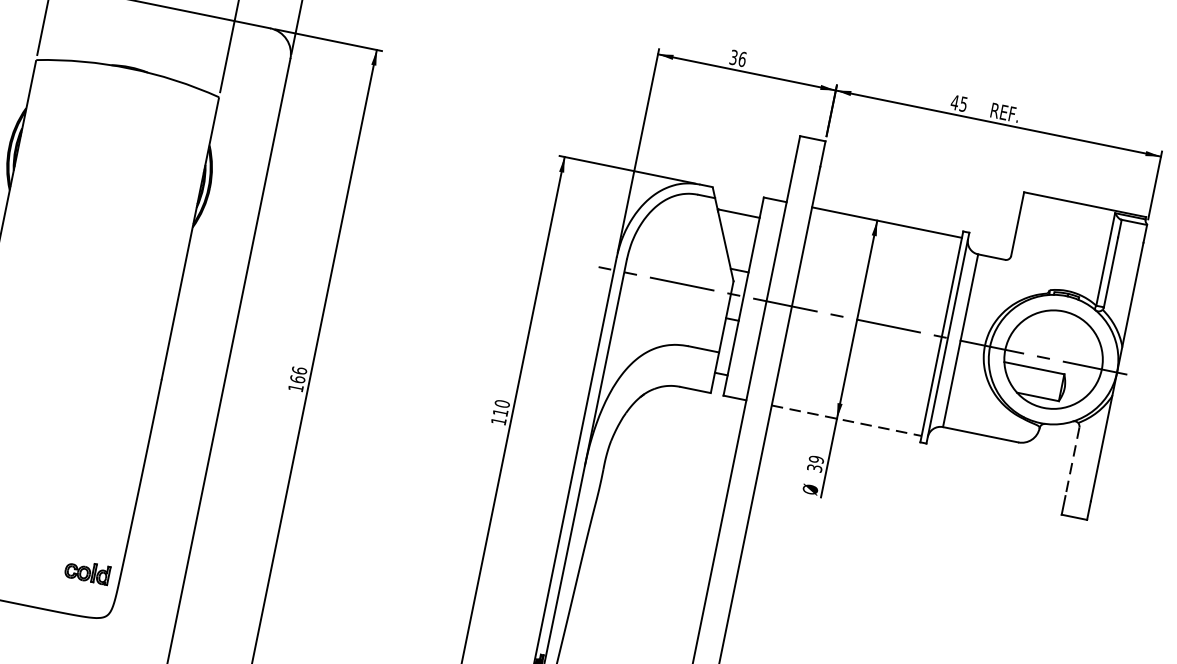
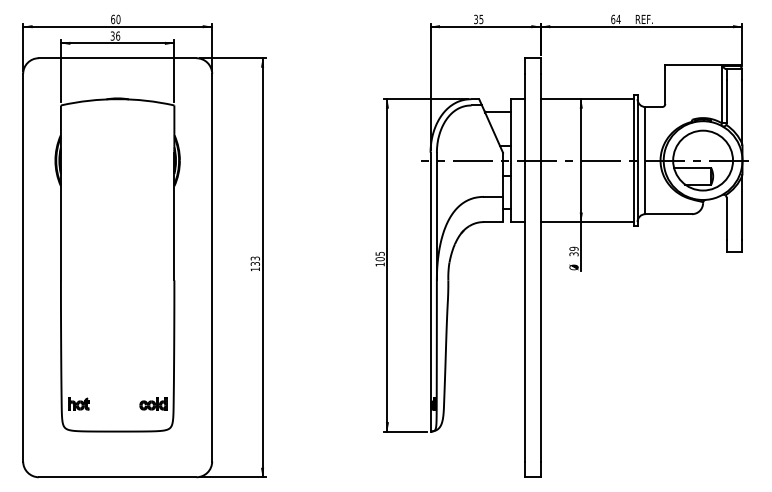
text: (742, 59) -> (481, 19), 36 -> 35
text: (958, 103) -> (615, 19), 45 -> 64
text: (297, 373) -> (254, 260), 166 -> 133
text: (500, 408) -> (379, 256), 110 -> 105
line: (846, 421) -> (587, 222), dashed -> solid
line: (1072, 462) -> (726, 219), dashed -> solid

